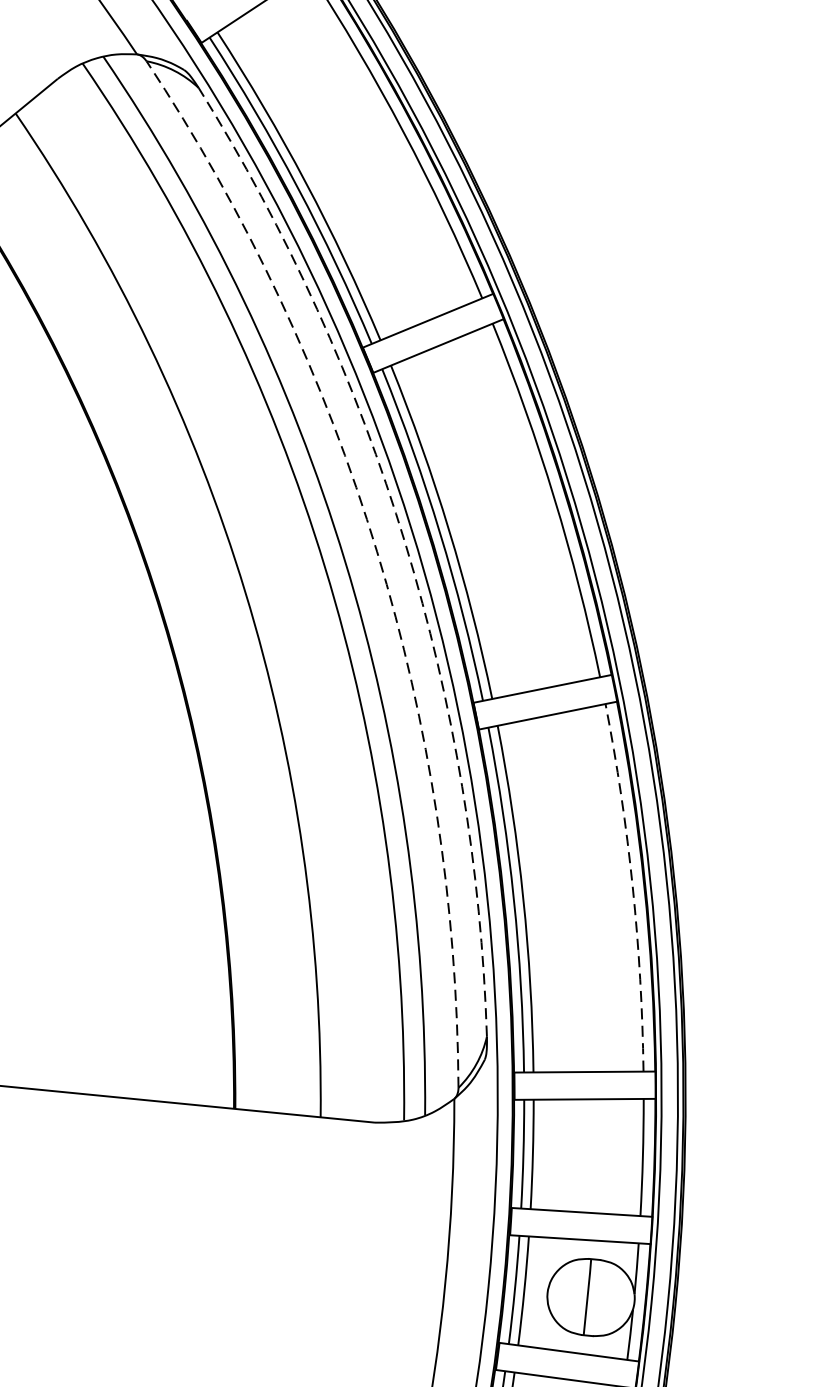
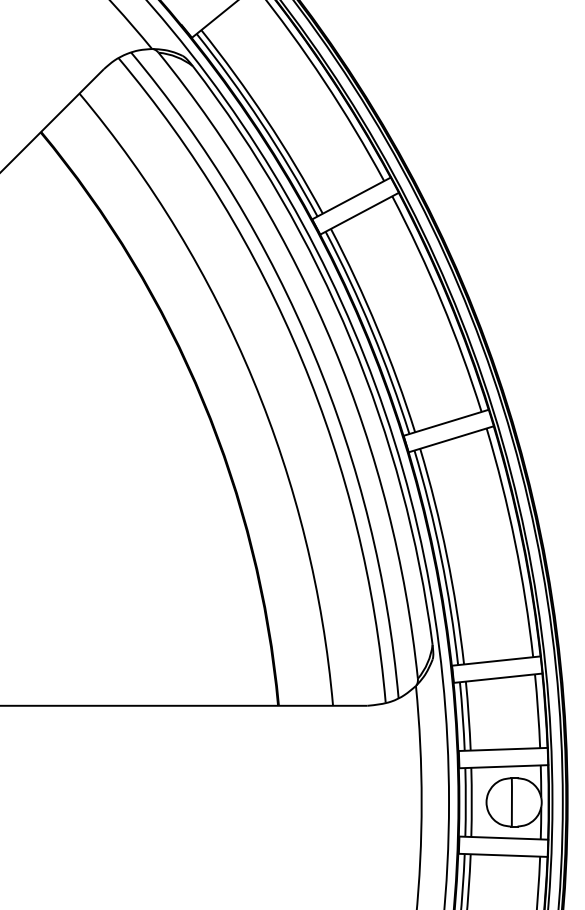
arc: (404, 542) -> (350, 339), dashed -> solid
arc: (376, 551) -> (333, 346), dashed -> solid
arc: (633, 886) -> (515, 541), dashed -> solid

